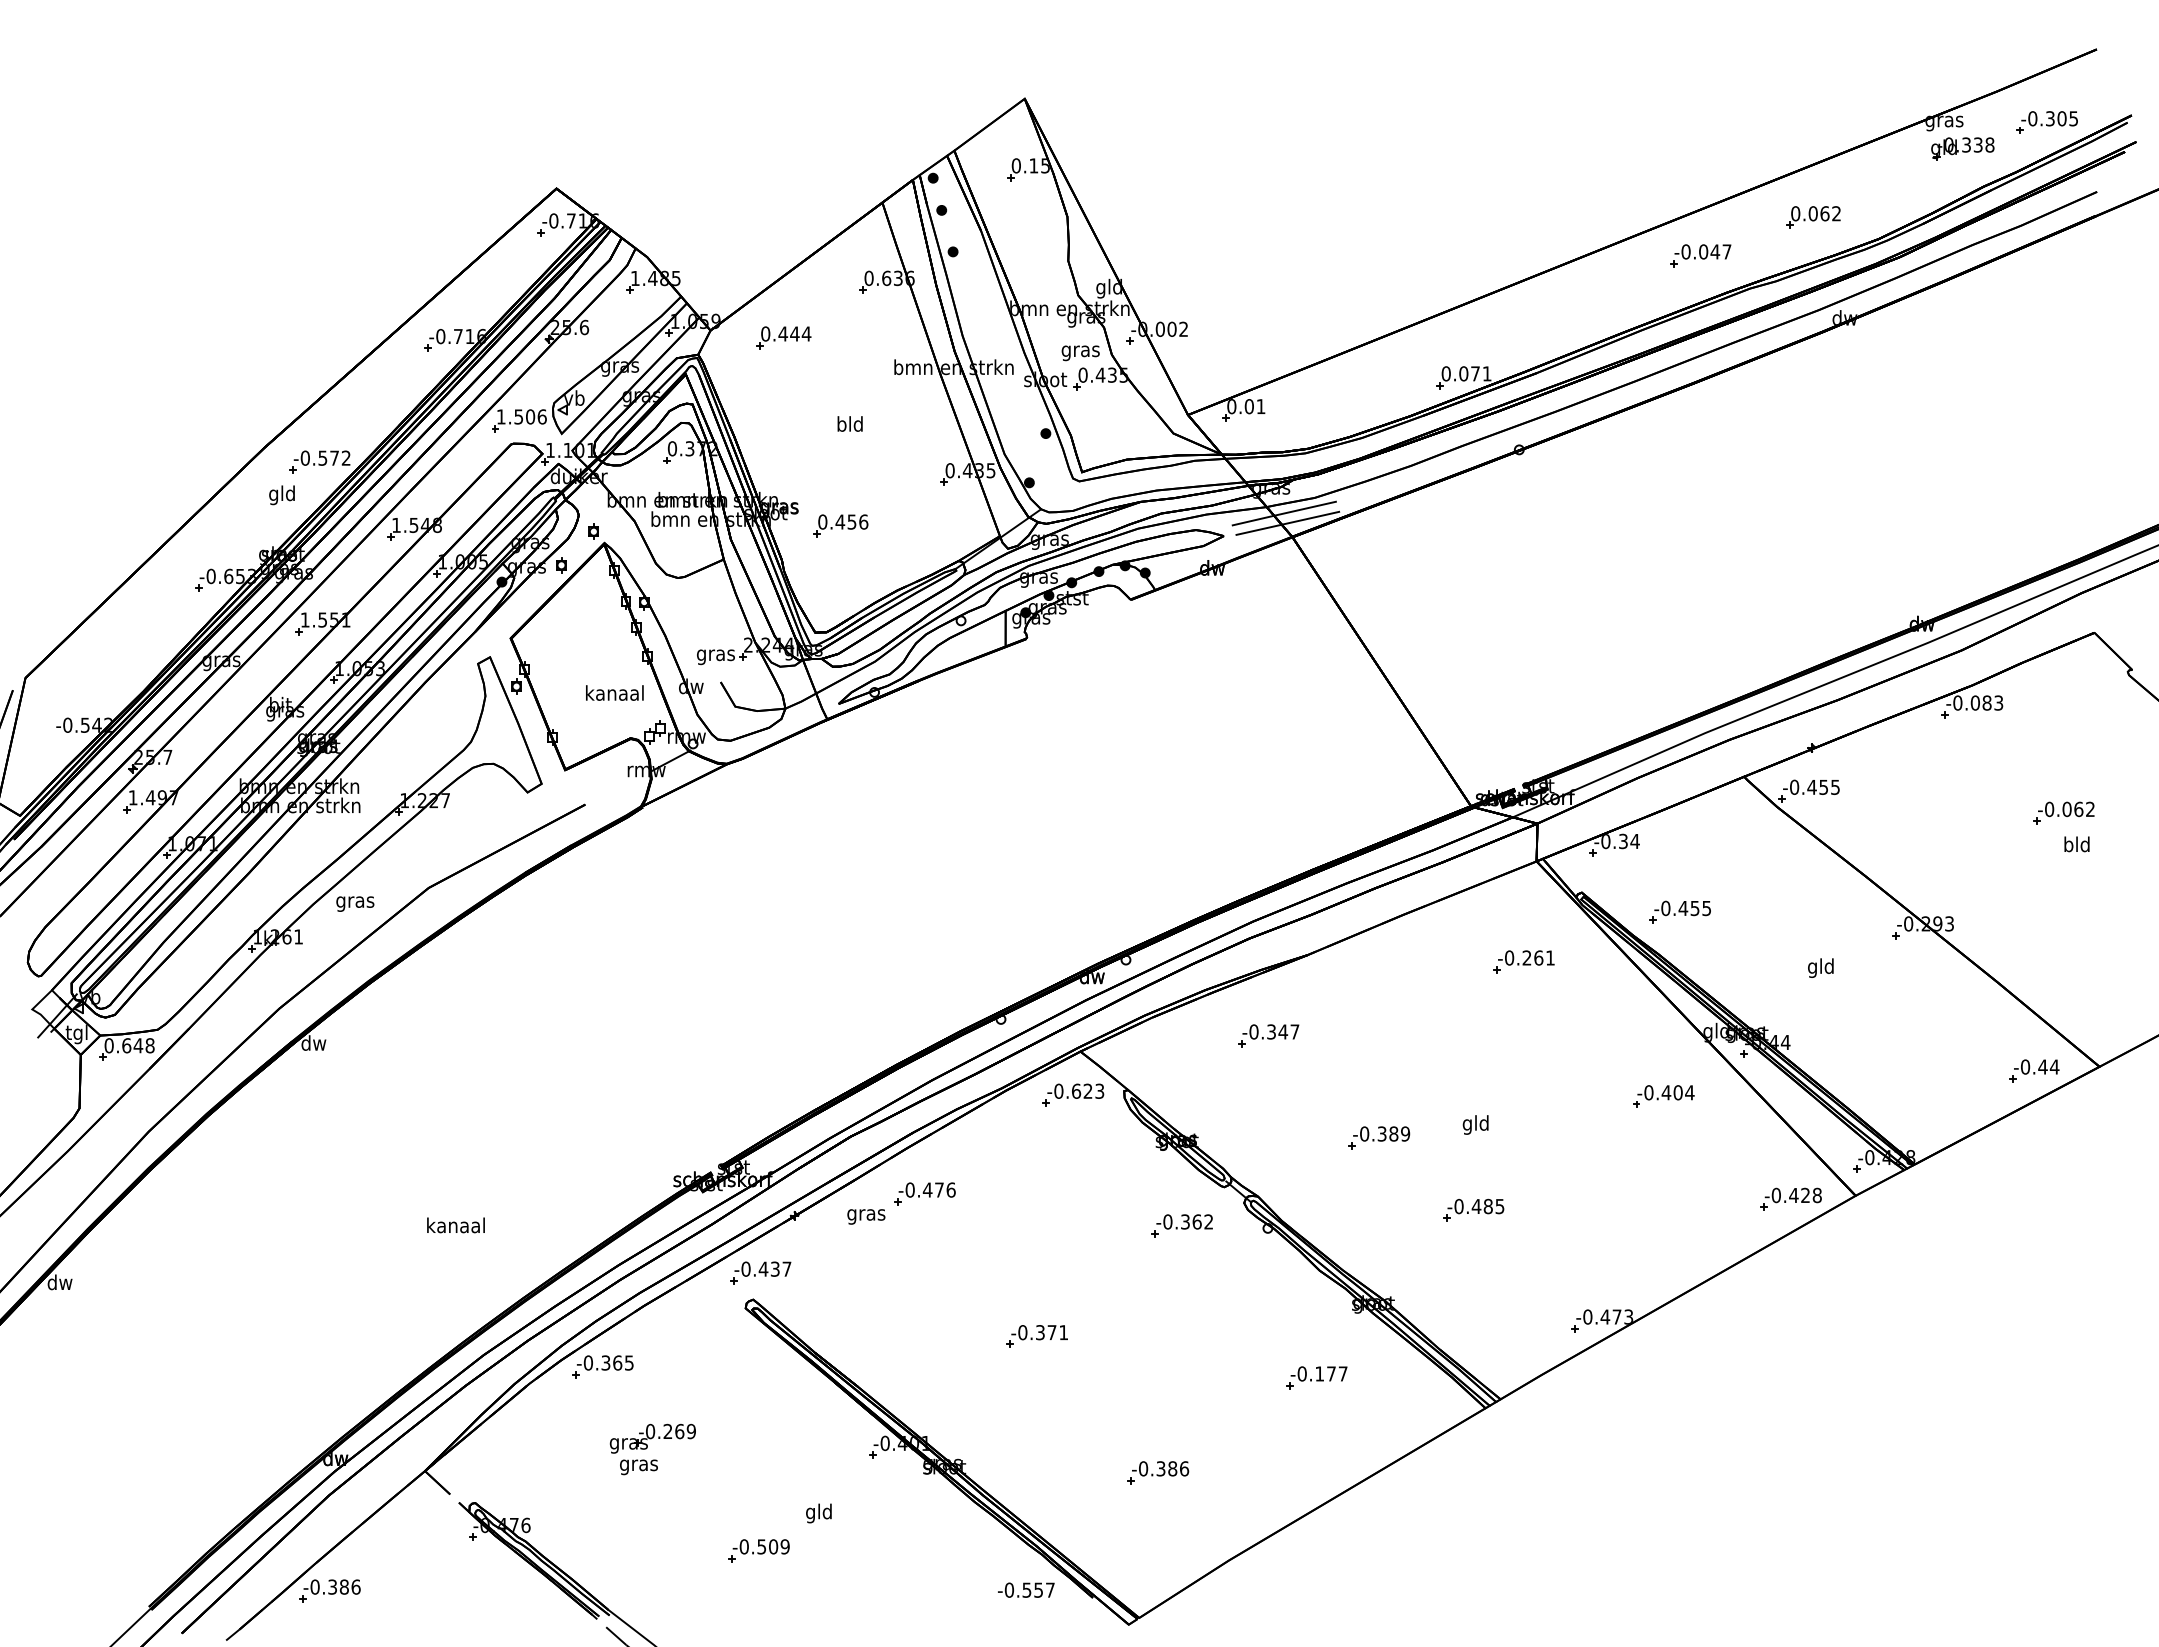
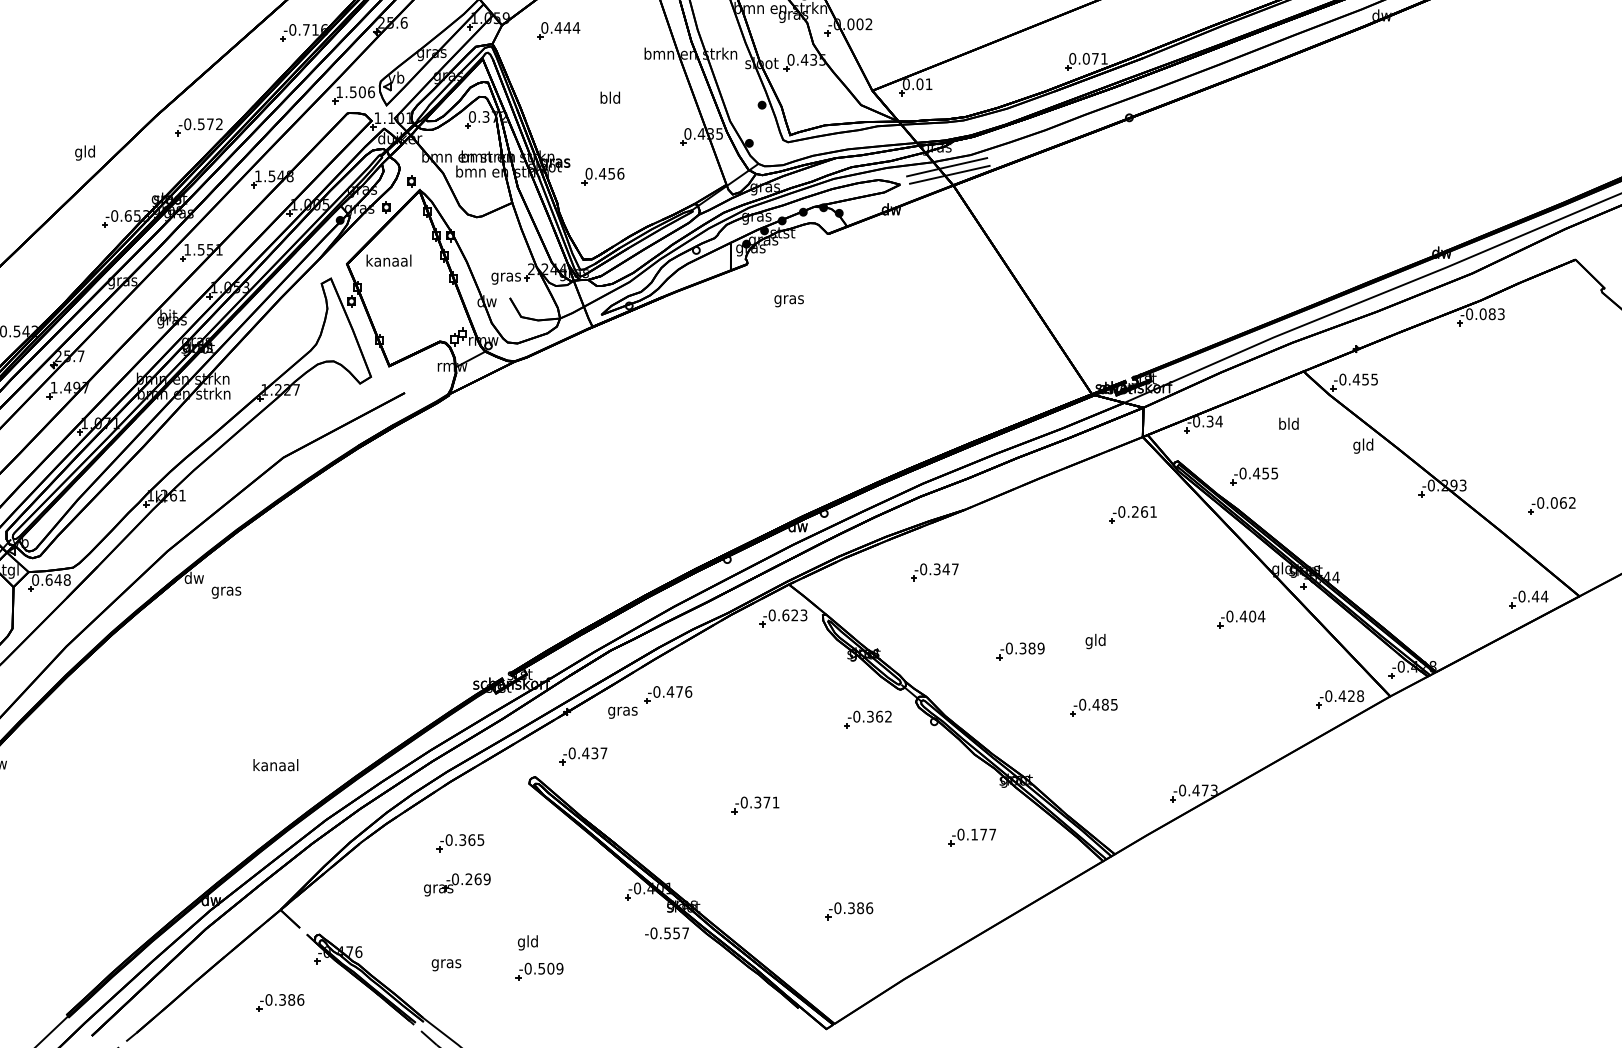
text: (1080, 353) -> (789, 301), moved
text: (281, 495) -> (84, 153), moved
text: (614, 692) -> (388, 260), moved
part: (2063, 812) -> (1551, 505), moved
text: (2076, 844) -> (1288, 423), moved
text: (355, 903) -> (226, 592), moved
text: (1820, 967) -> (1363, 445), moved
text: (455, 1225) -> (275, 765), moved
part: (760, 1272) -> (583, 755), moved
part: (602, 1366) -> (460, 842), moved
text: (638, 1467) -> (446, 965), moved
text: (818, 1513) -> (527, 942), moved
text: (1026, 1589) -> (667, 932), moved
part: (329, 1590) -> (280, 1002), moved

